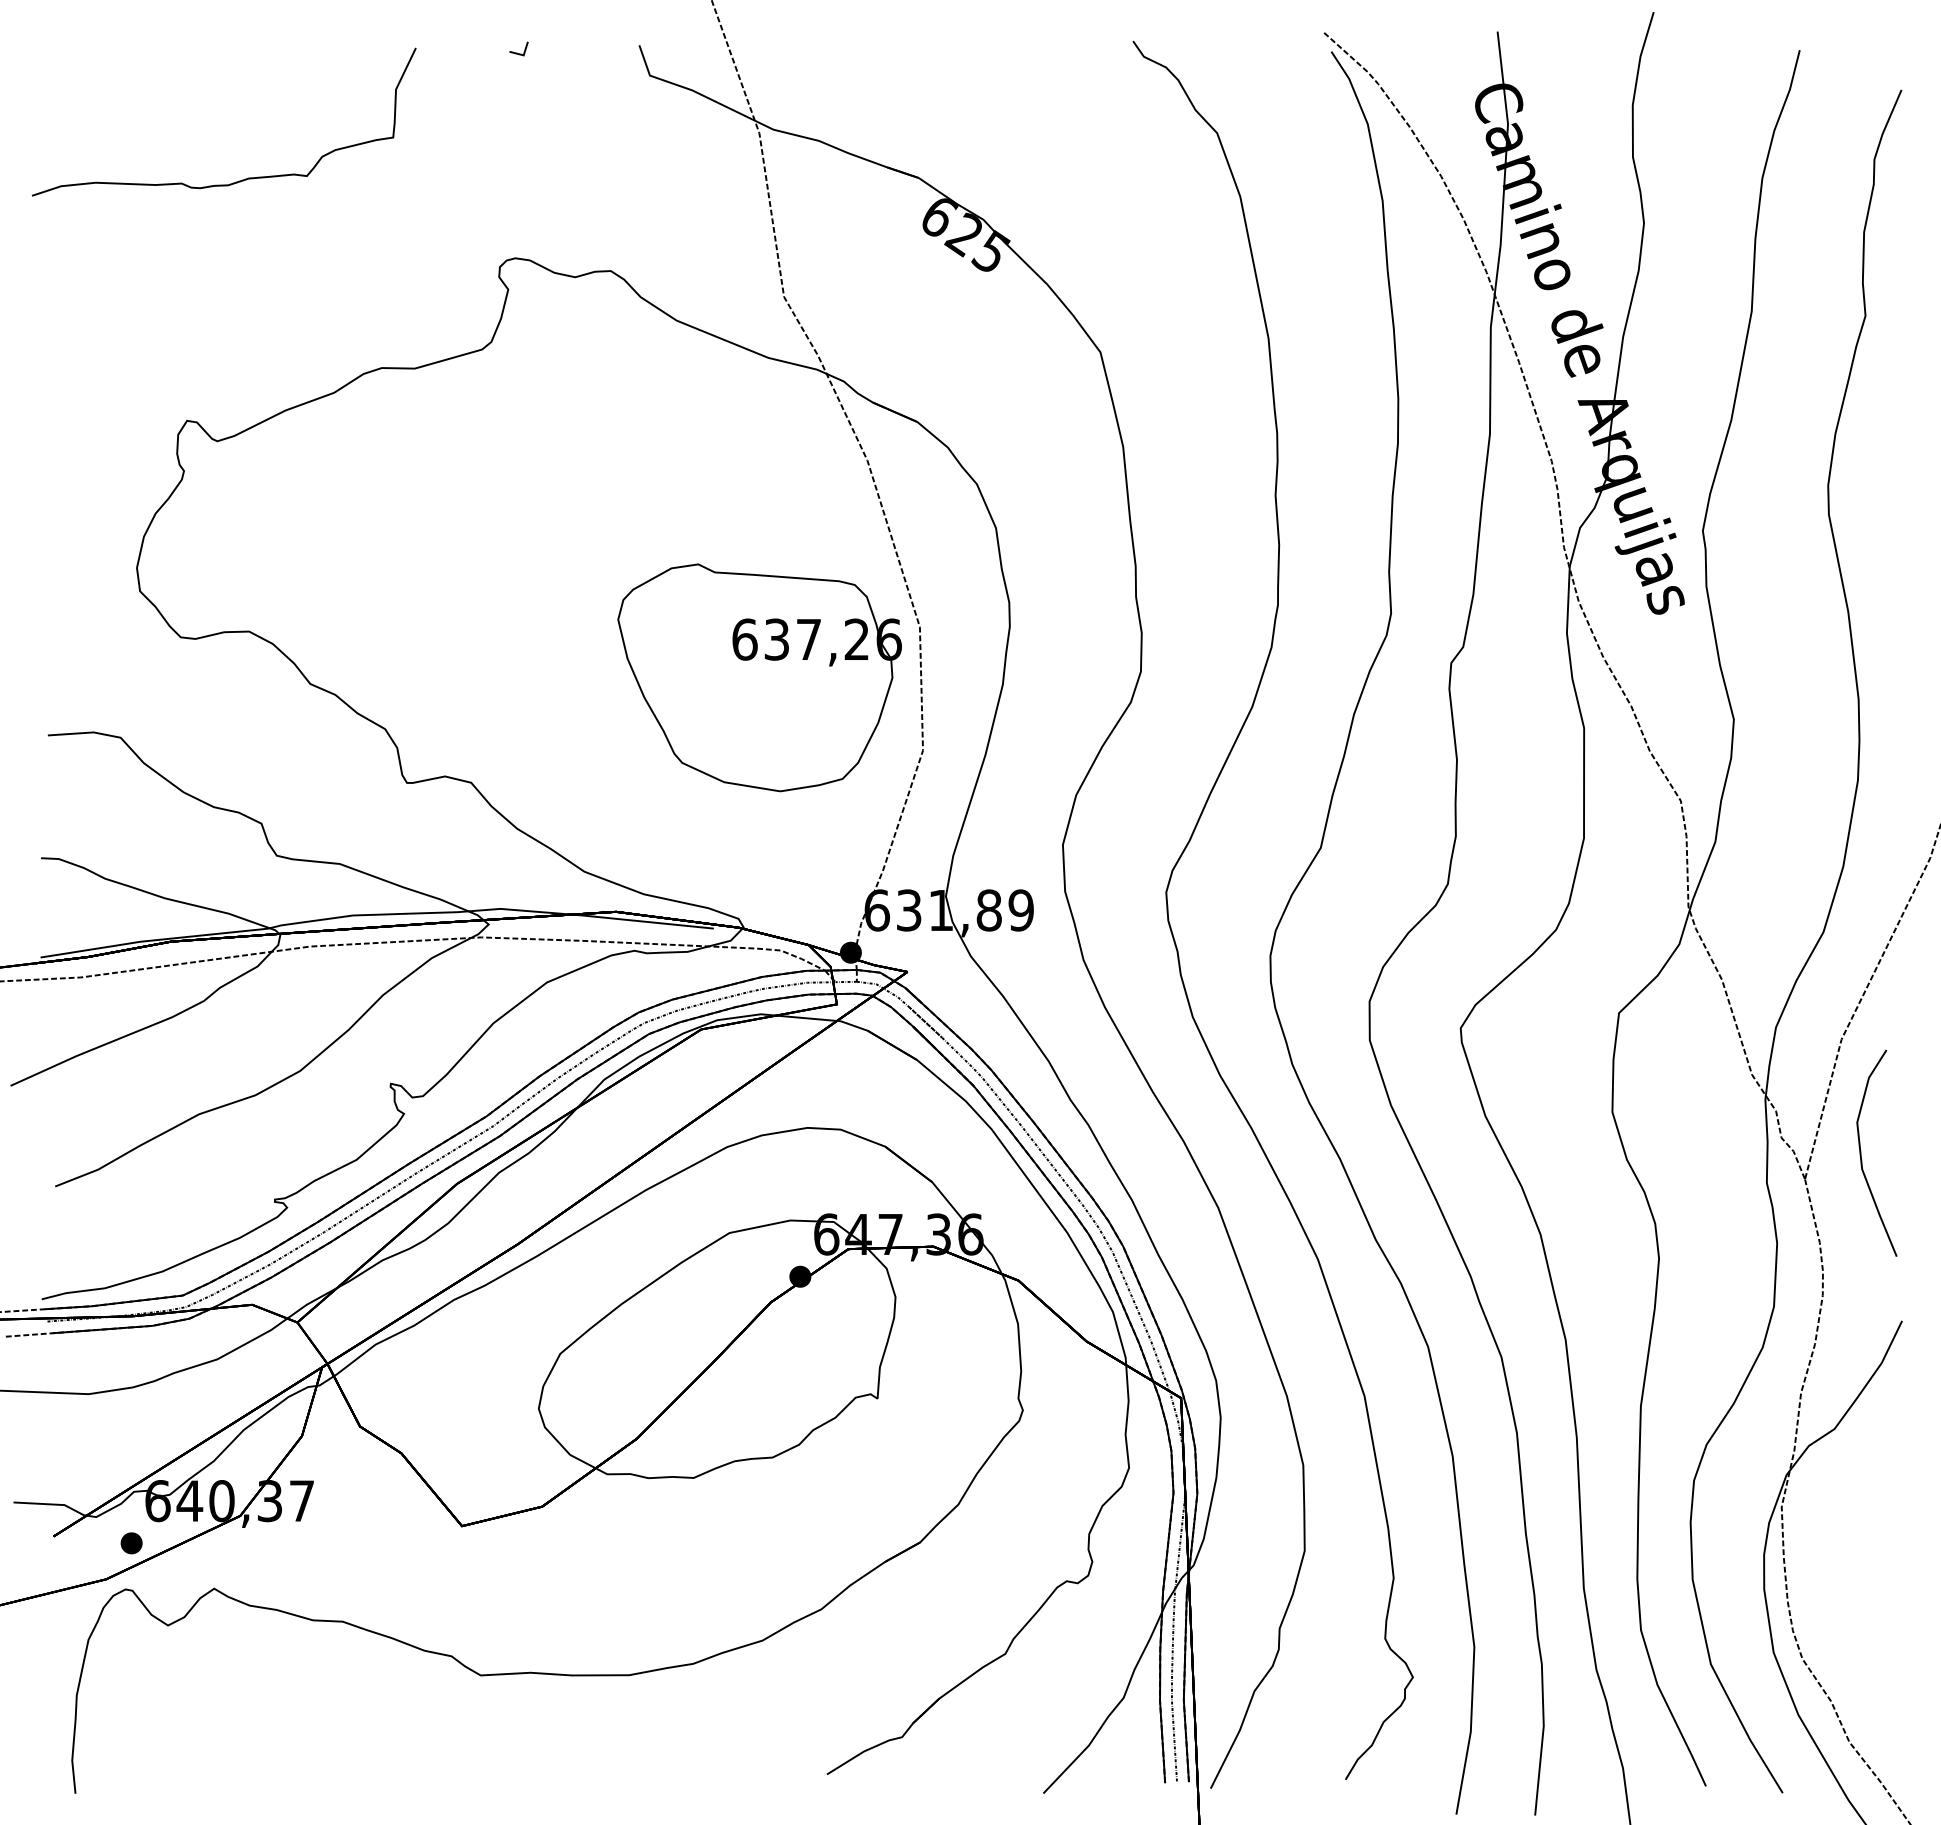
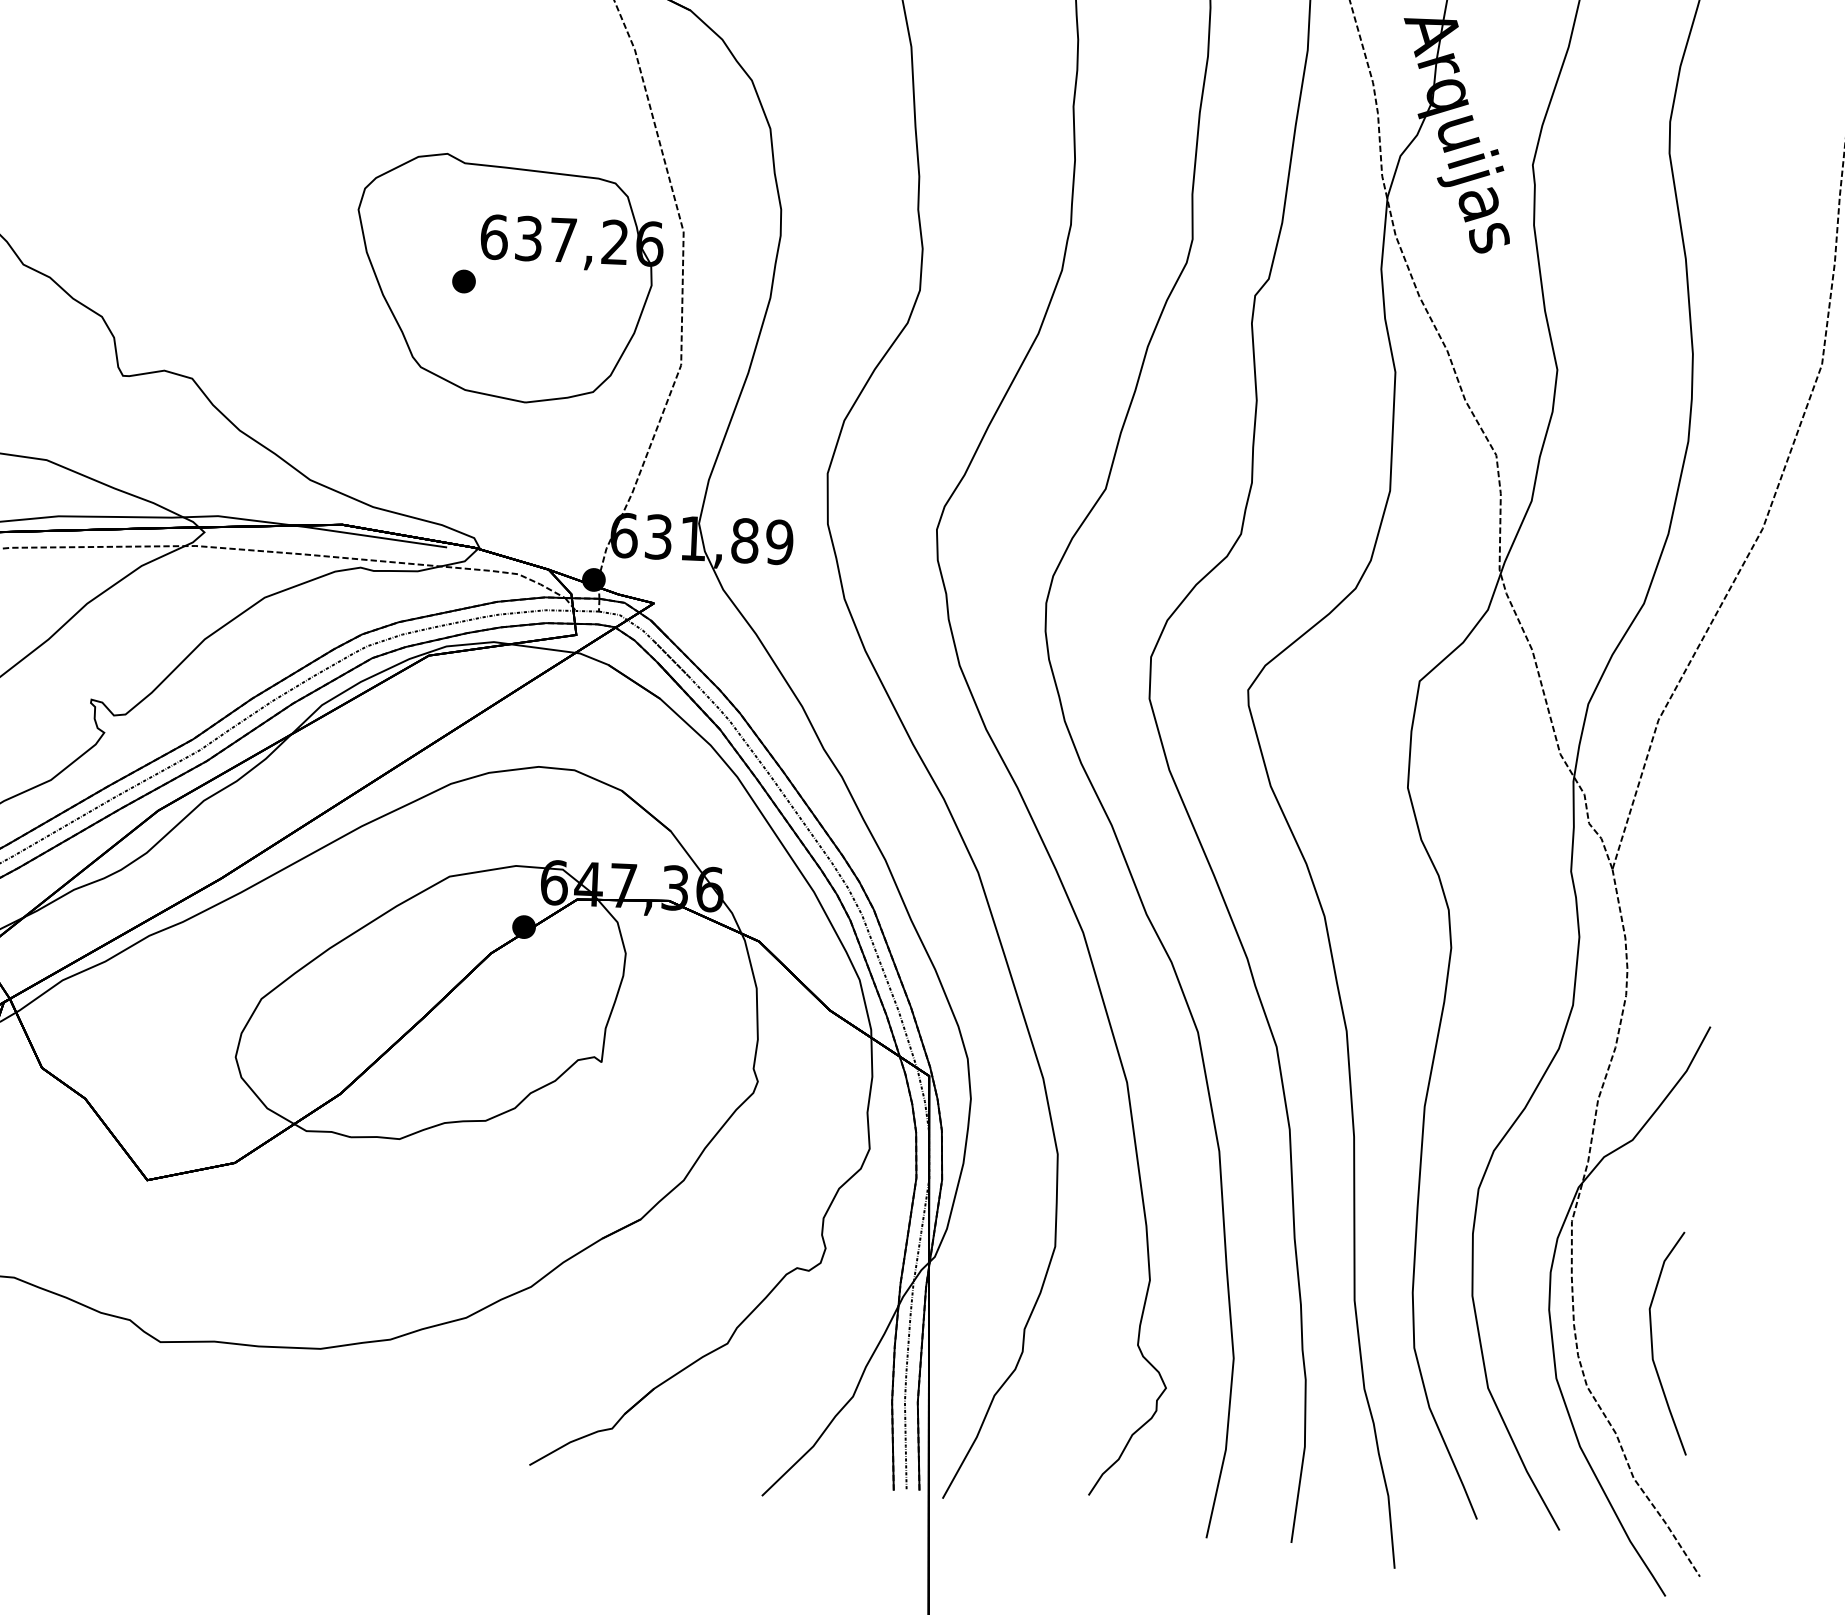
part: (718, 681) -> (463, 281), added
curve: (1861, 1152) -> (1652, 1341), moved

